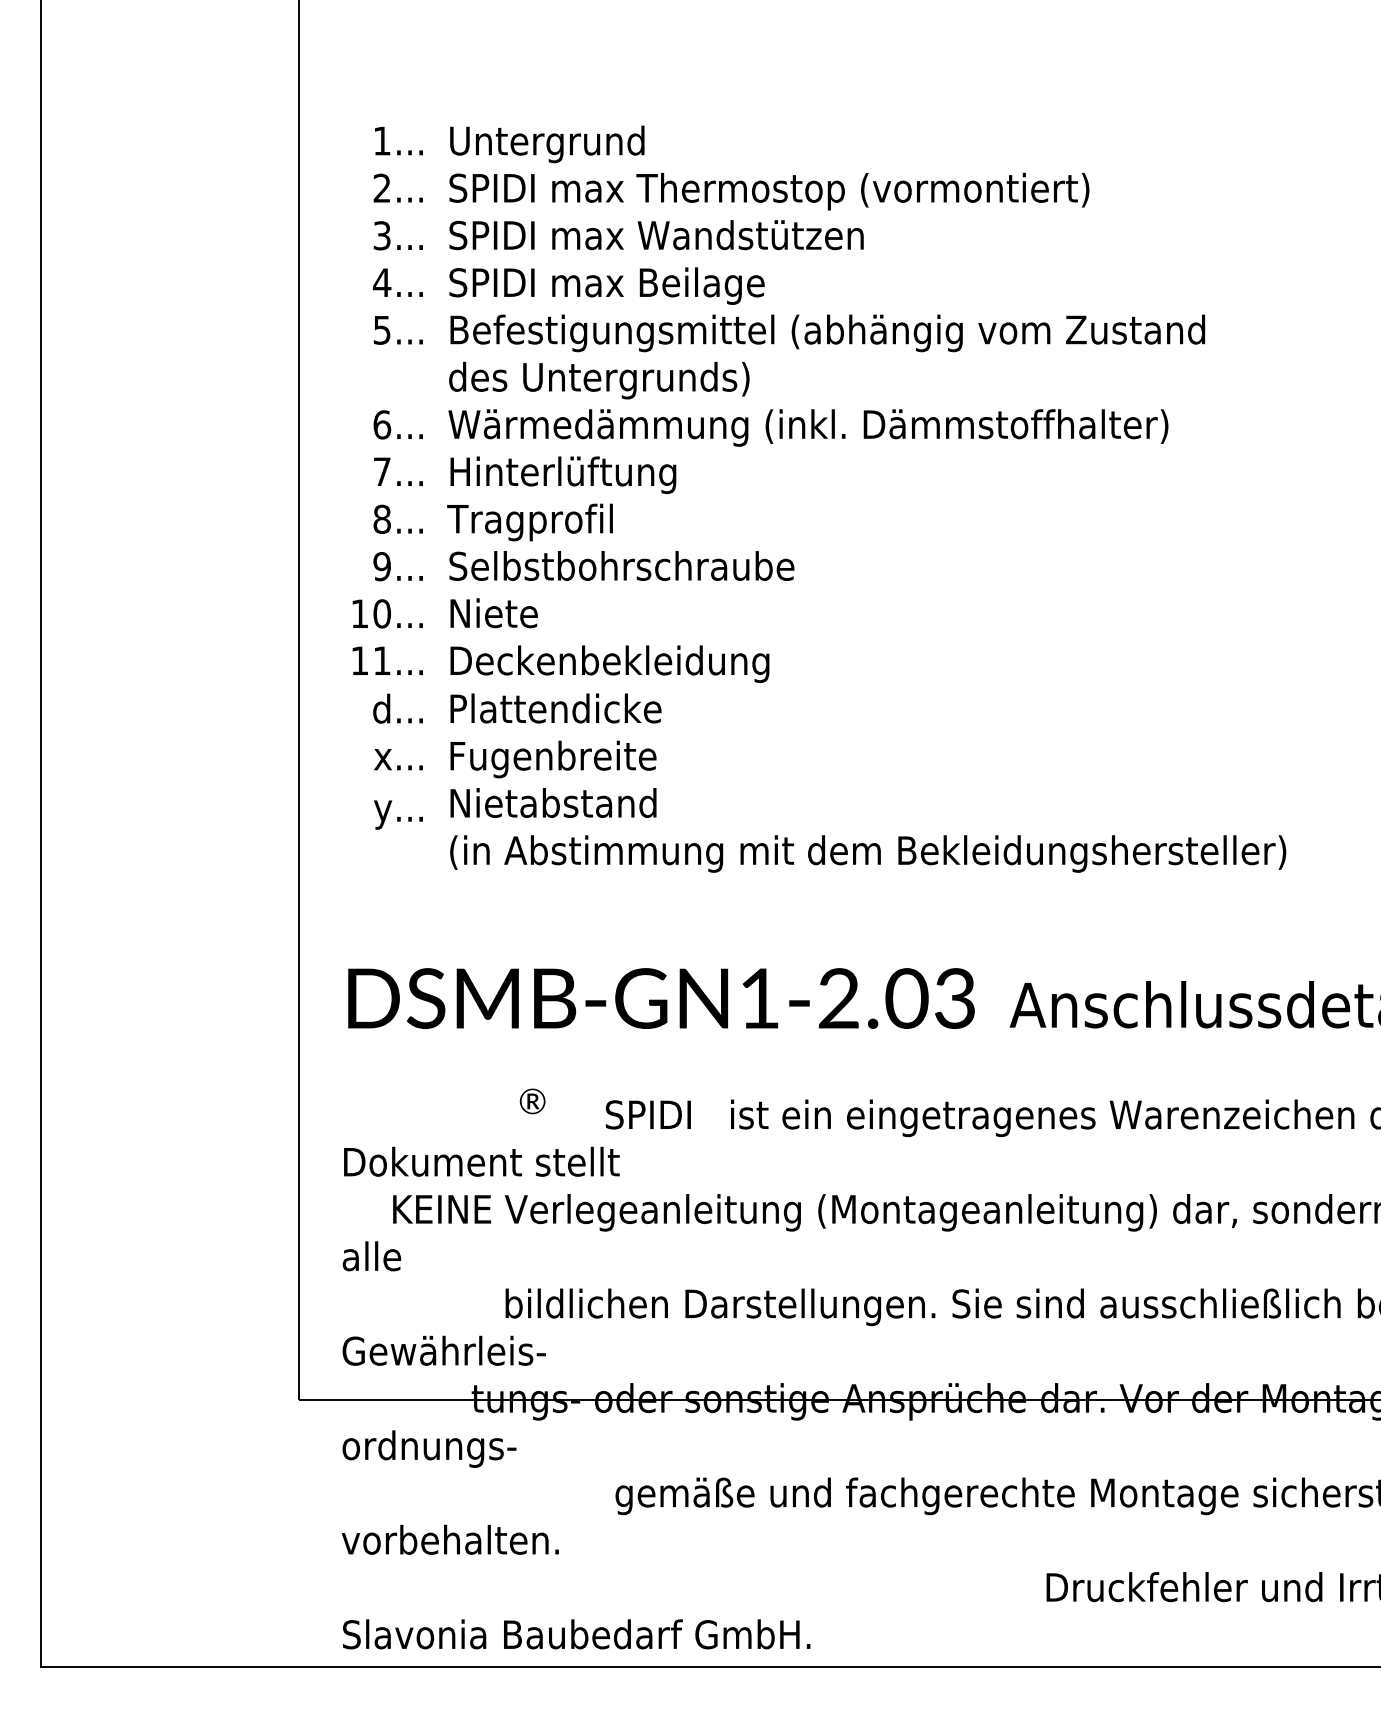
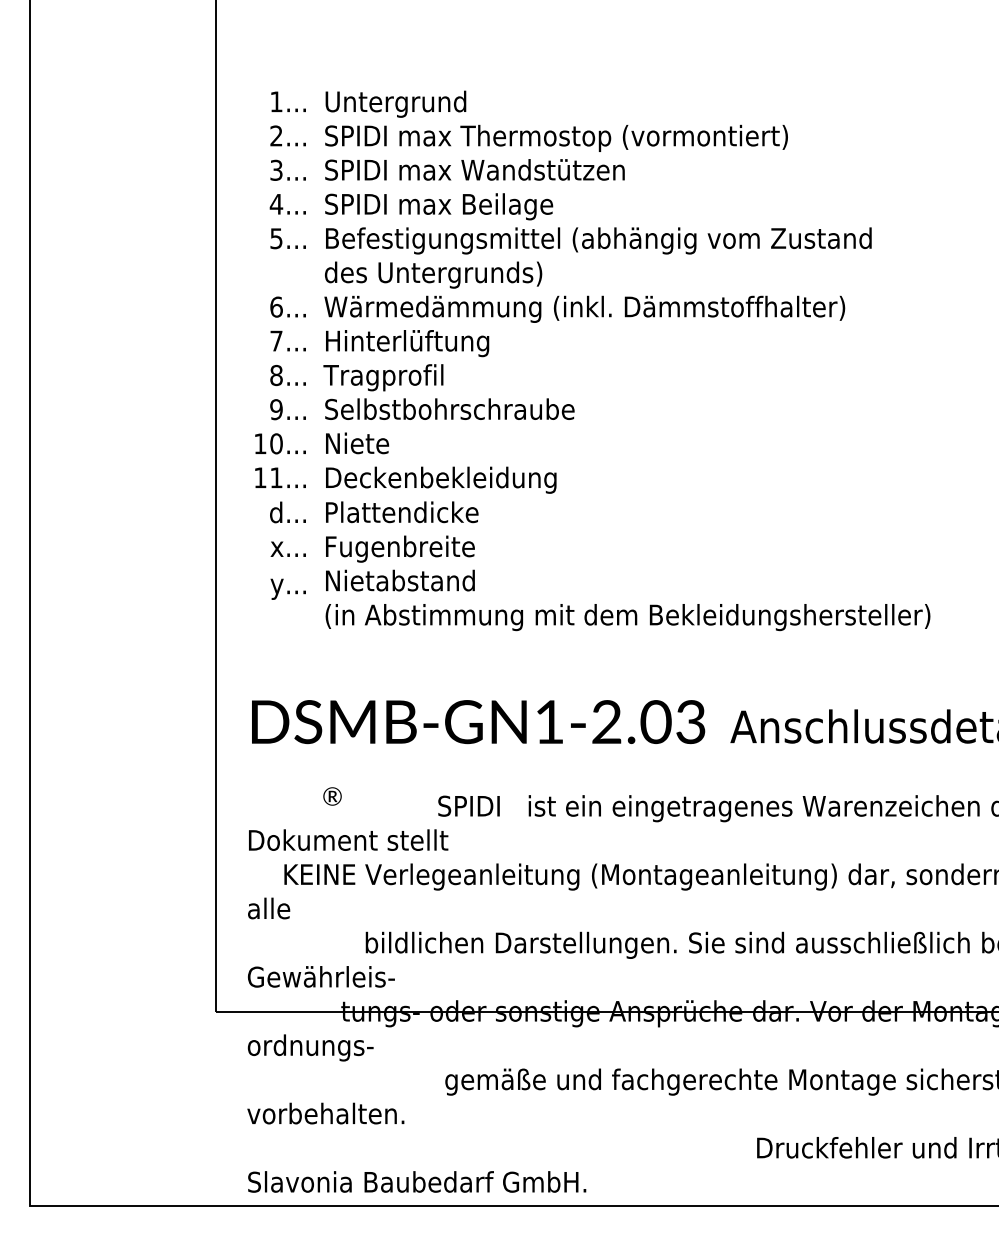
text: (532, 1101) -> (332, 796), moved

